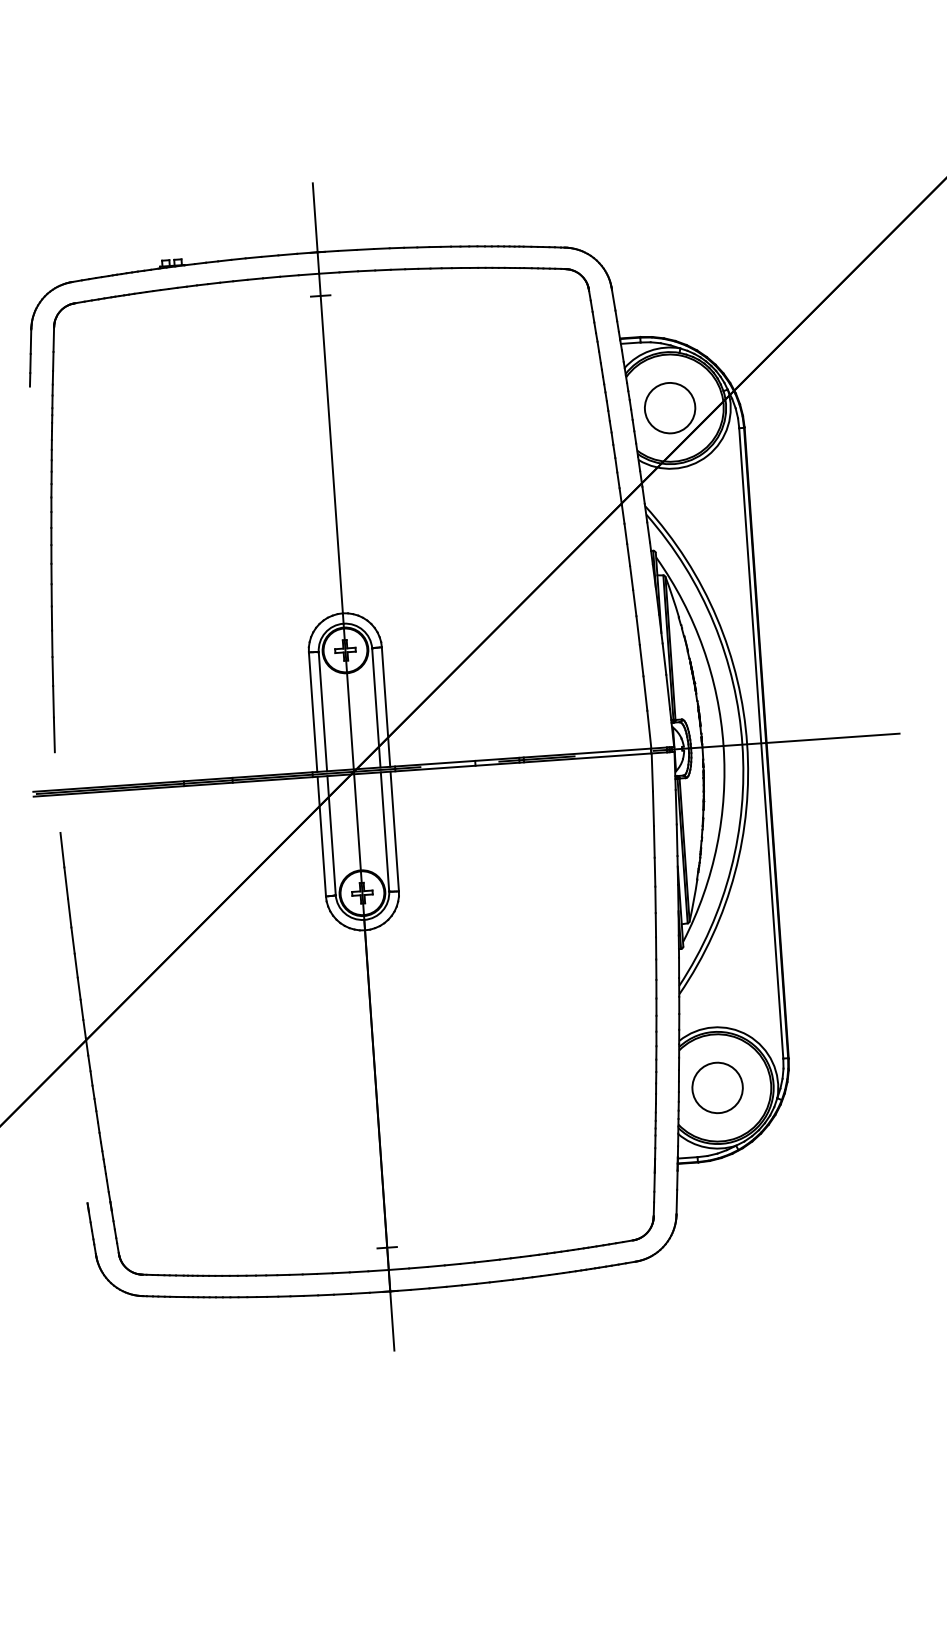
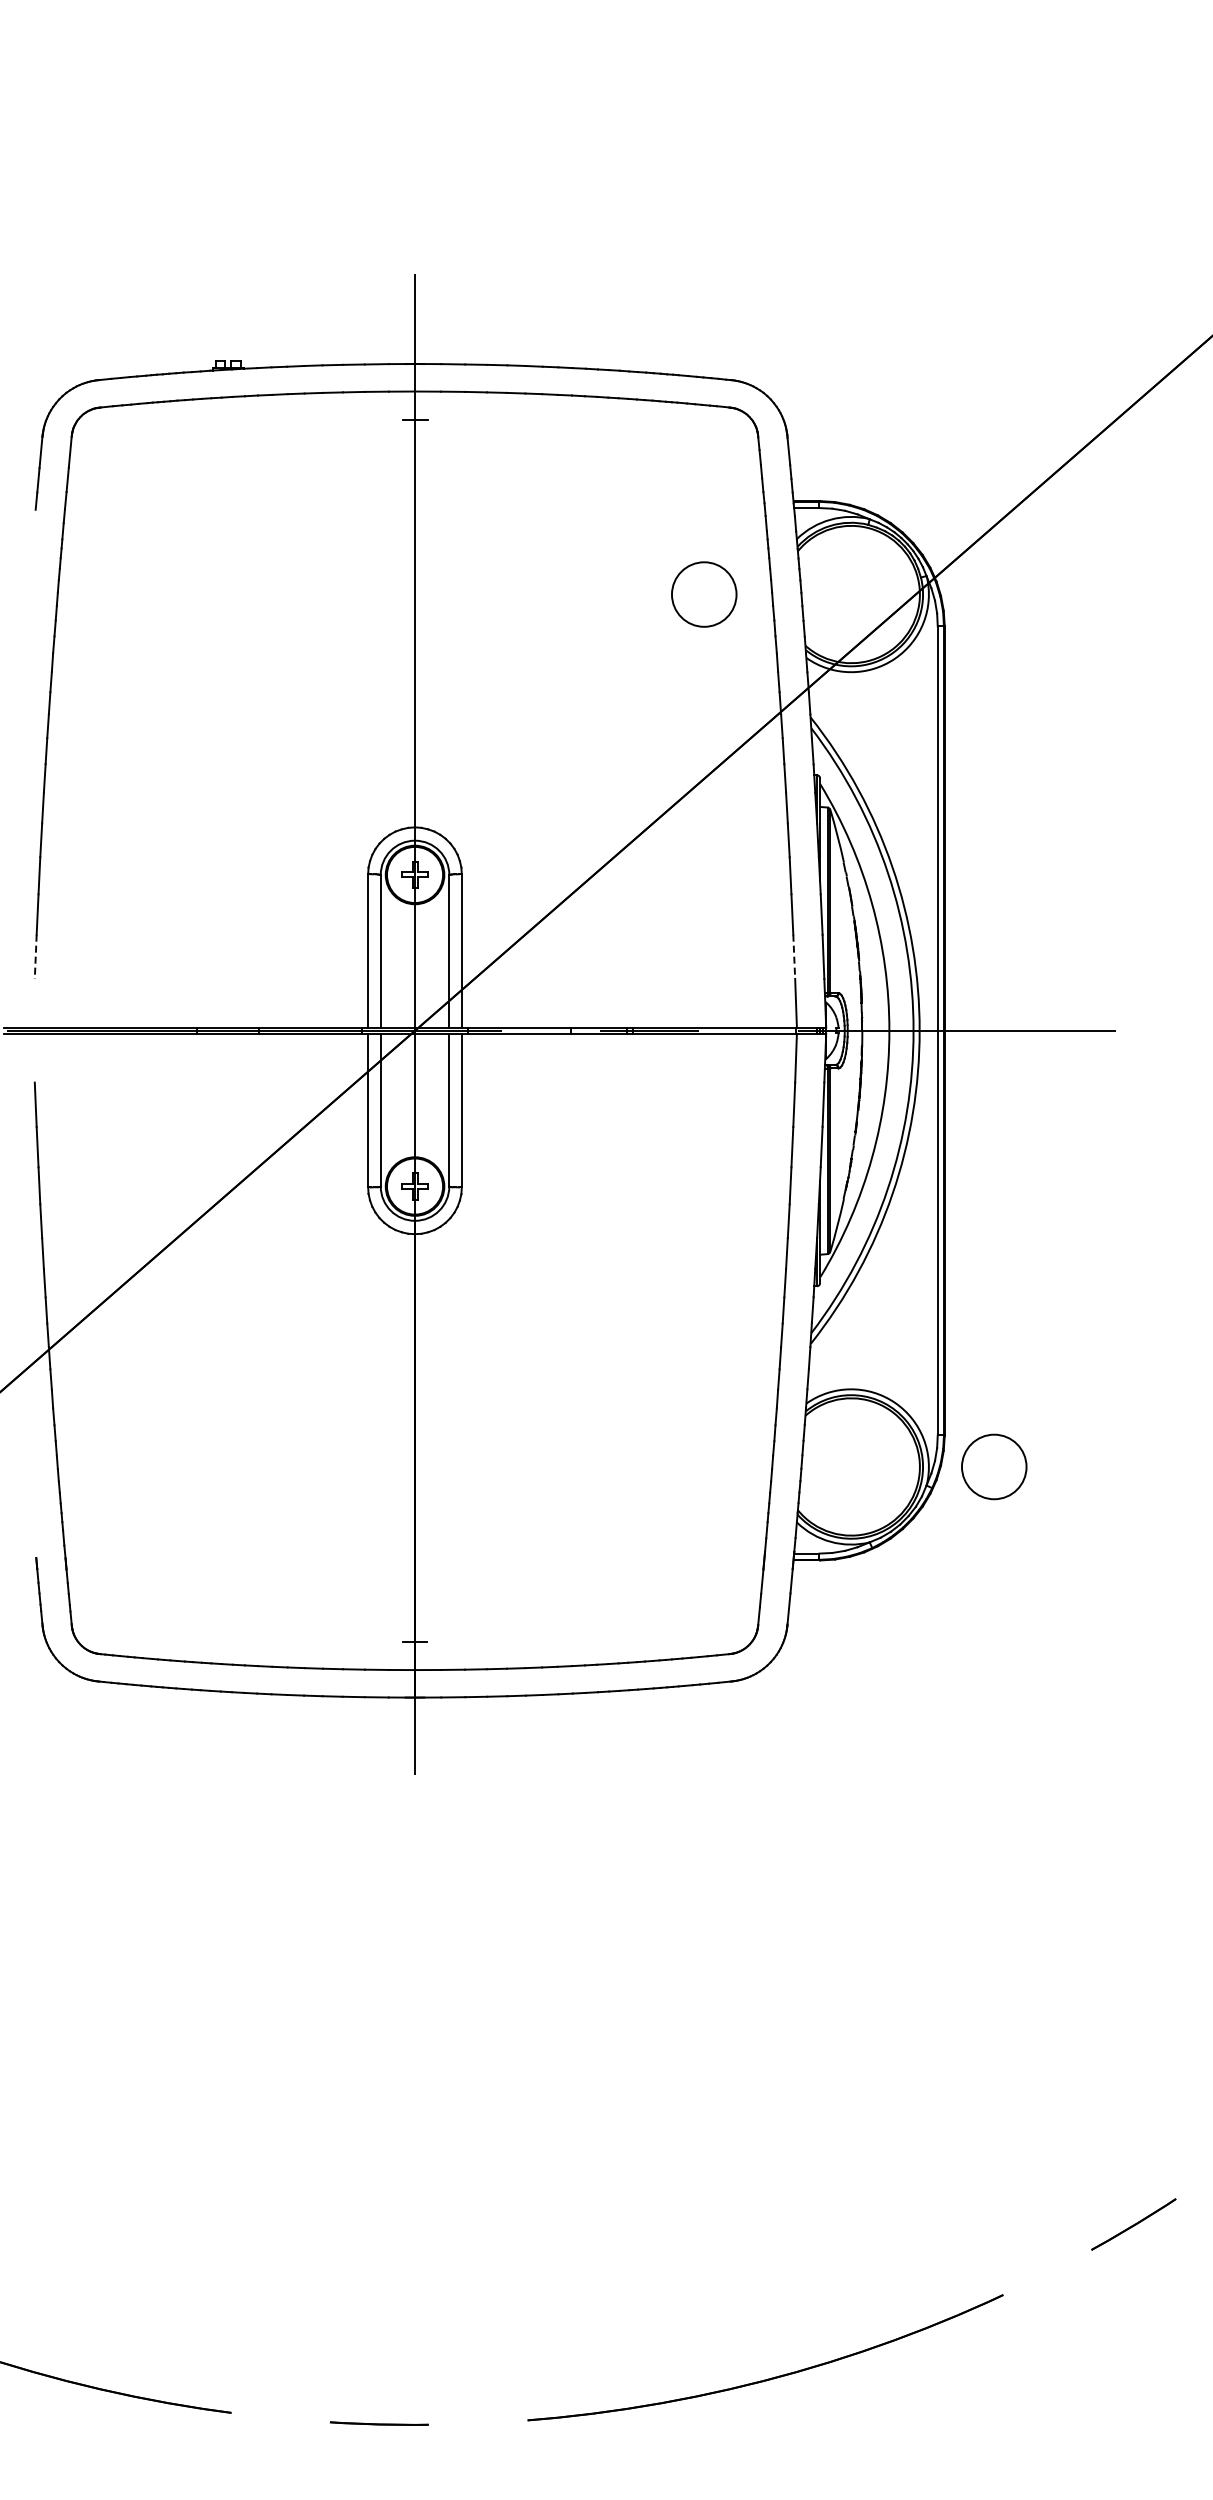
circle: (670, 408) -> (704, 594), moved
line: (645, 694) -> (794, 957), solid -> dashed
line: (54, 735) -> (35, 957), solid -> dashed
circle: (717, 1087) -> (994, 1466), moved

